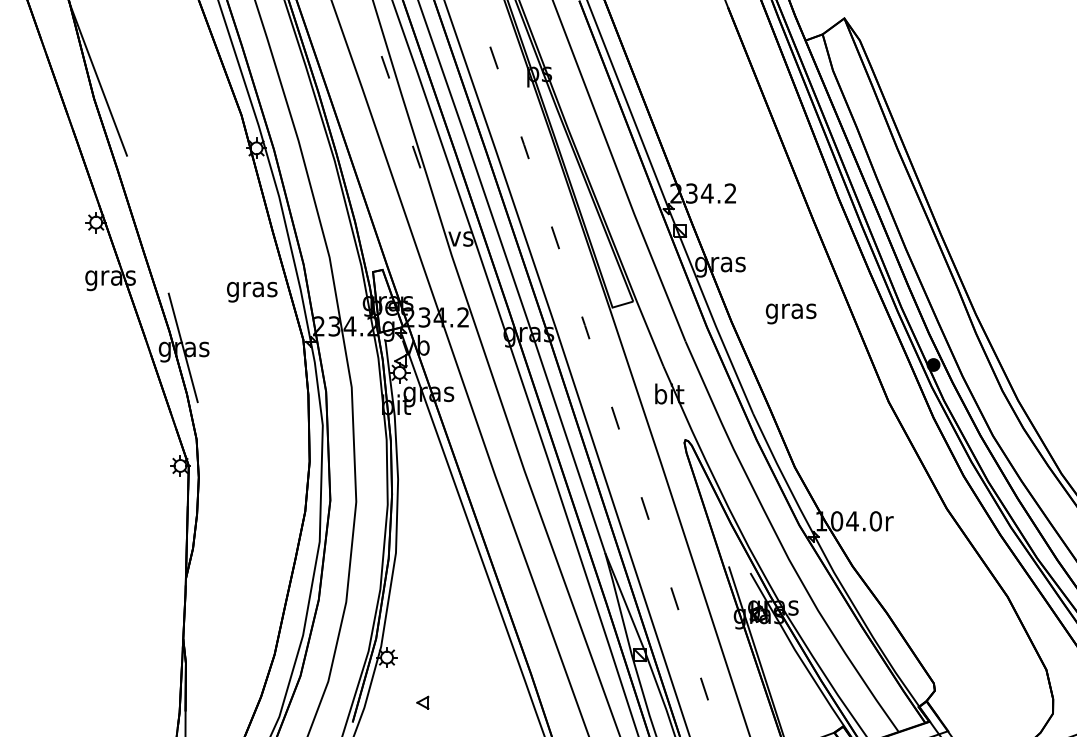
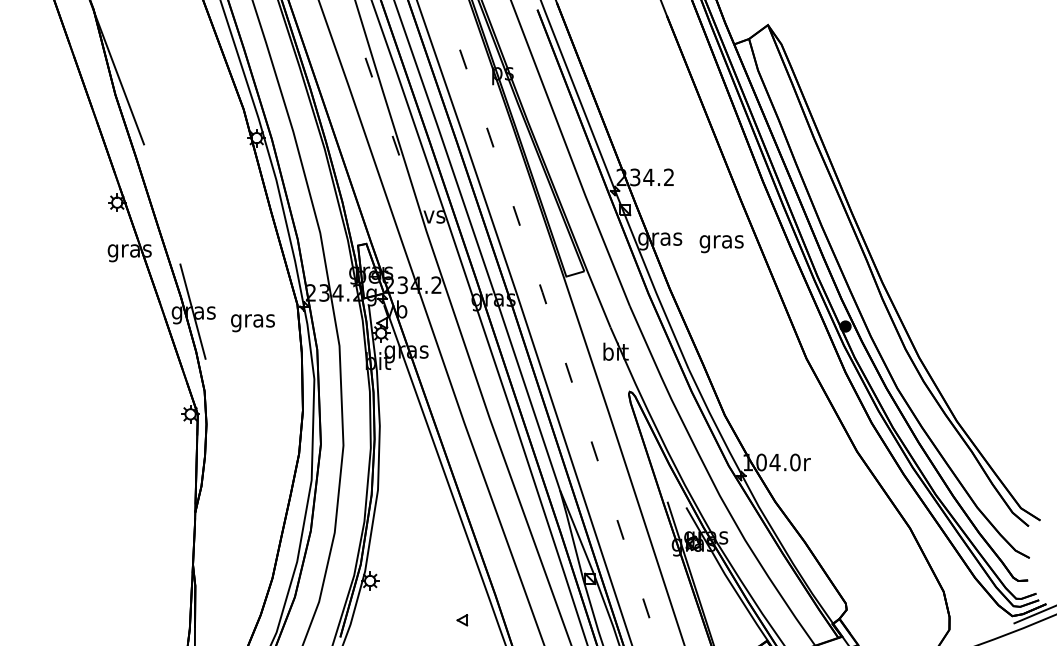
text: (251, 292) -> (252, 323), moved
text: (790, 314) -> (721, 244), moved
part: (423, 702) -> (462, 620), moved

